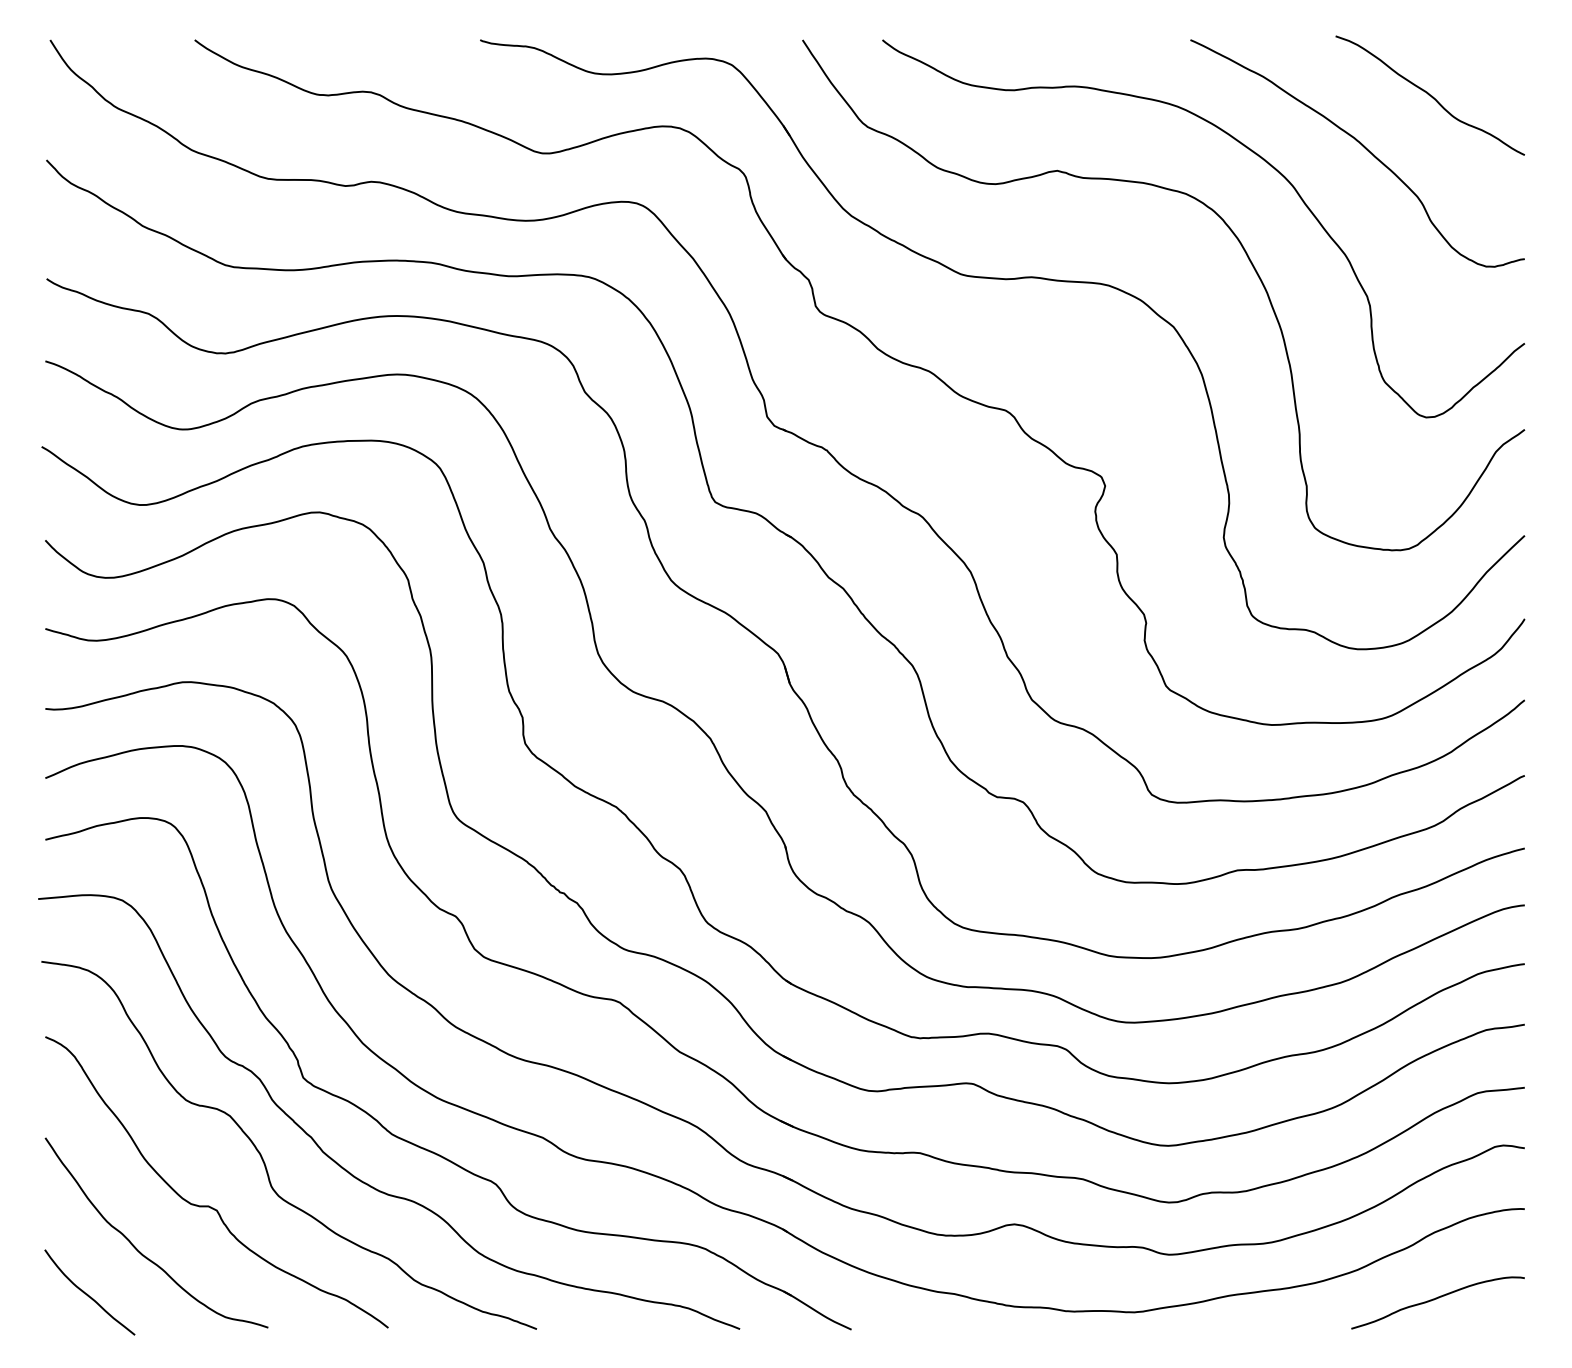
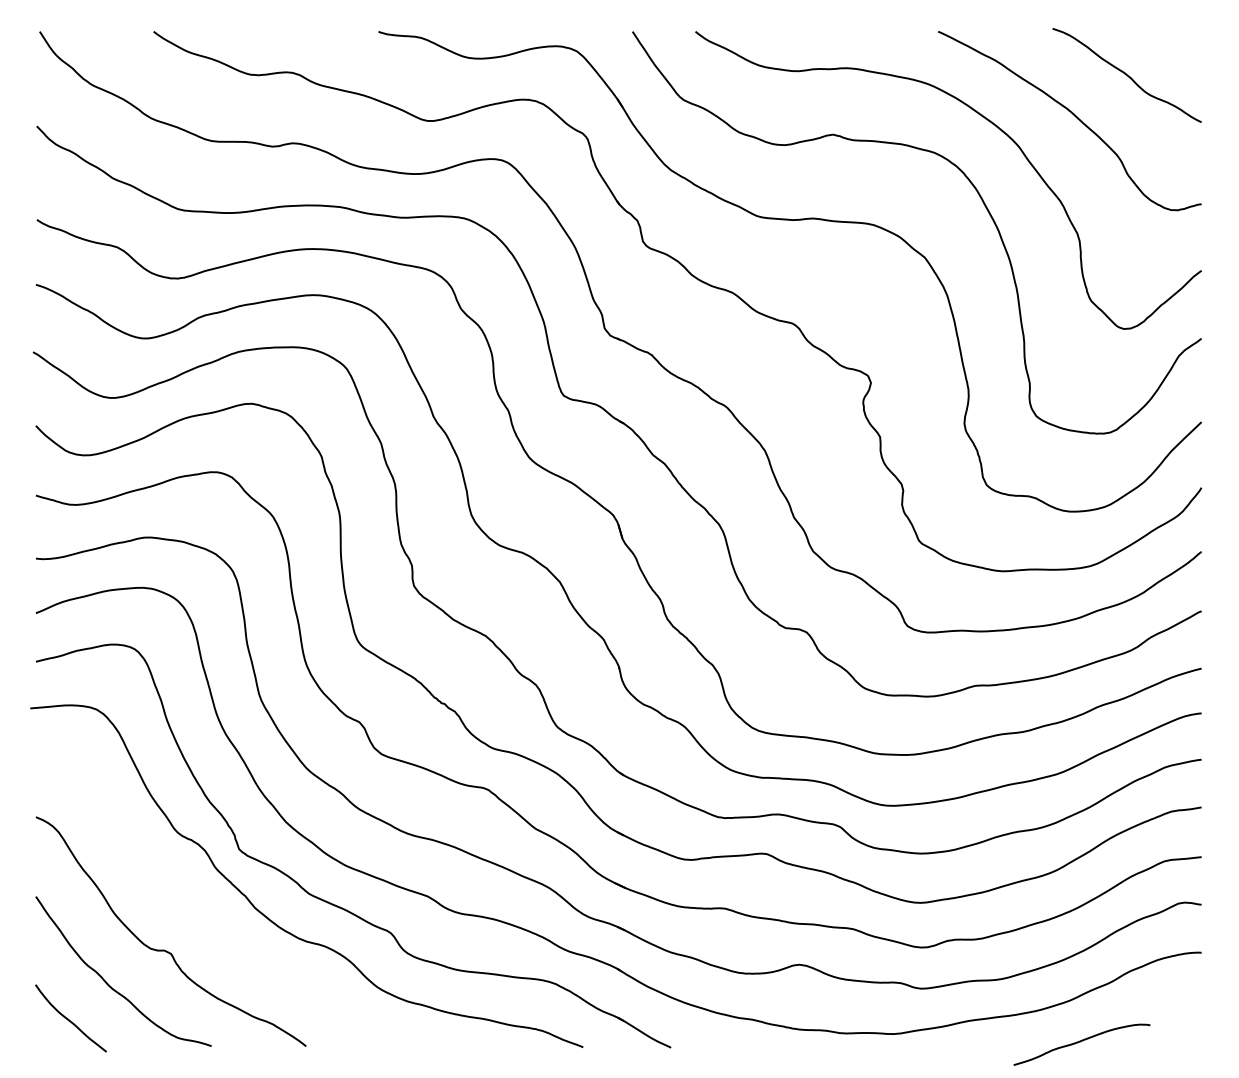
curve: (263, 1158) -> (207, 912), removed
curve: (1436, 1299) -> (1080, 1042), moved

